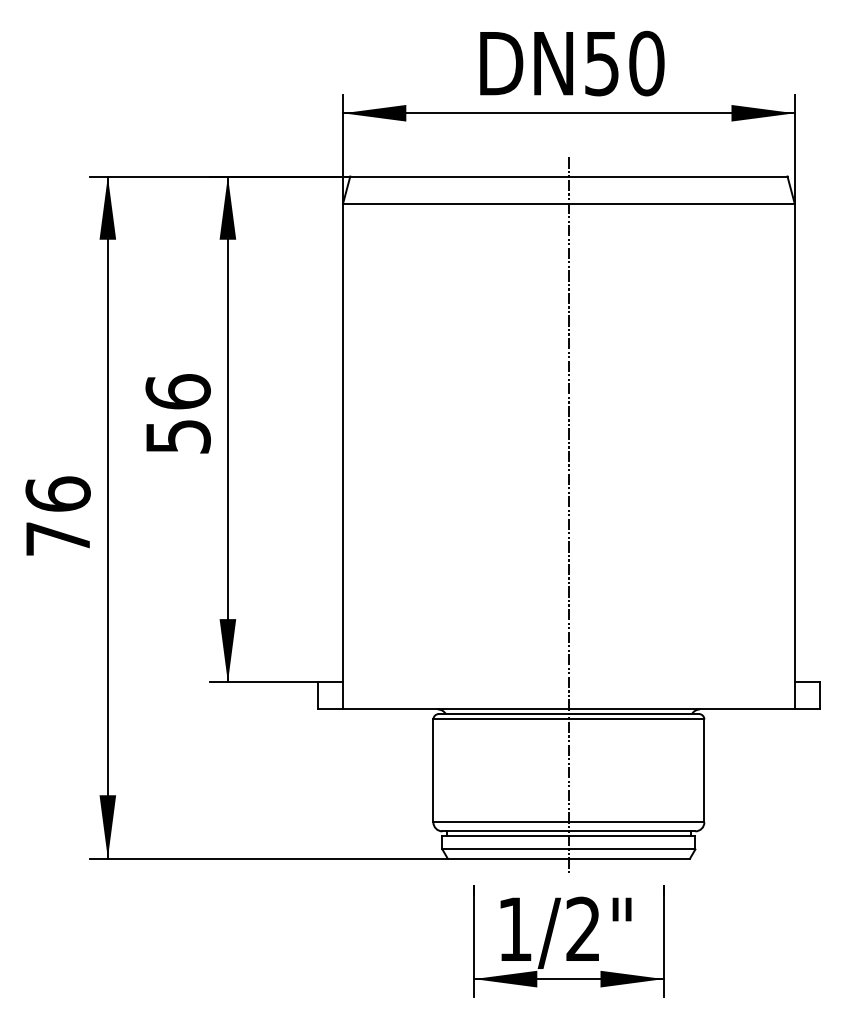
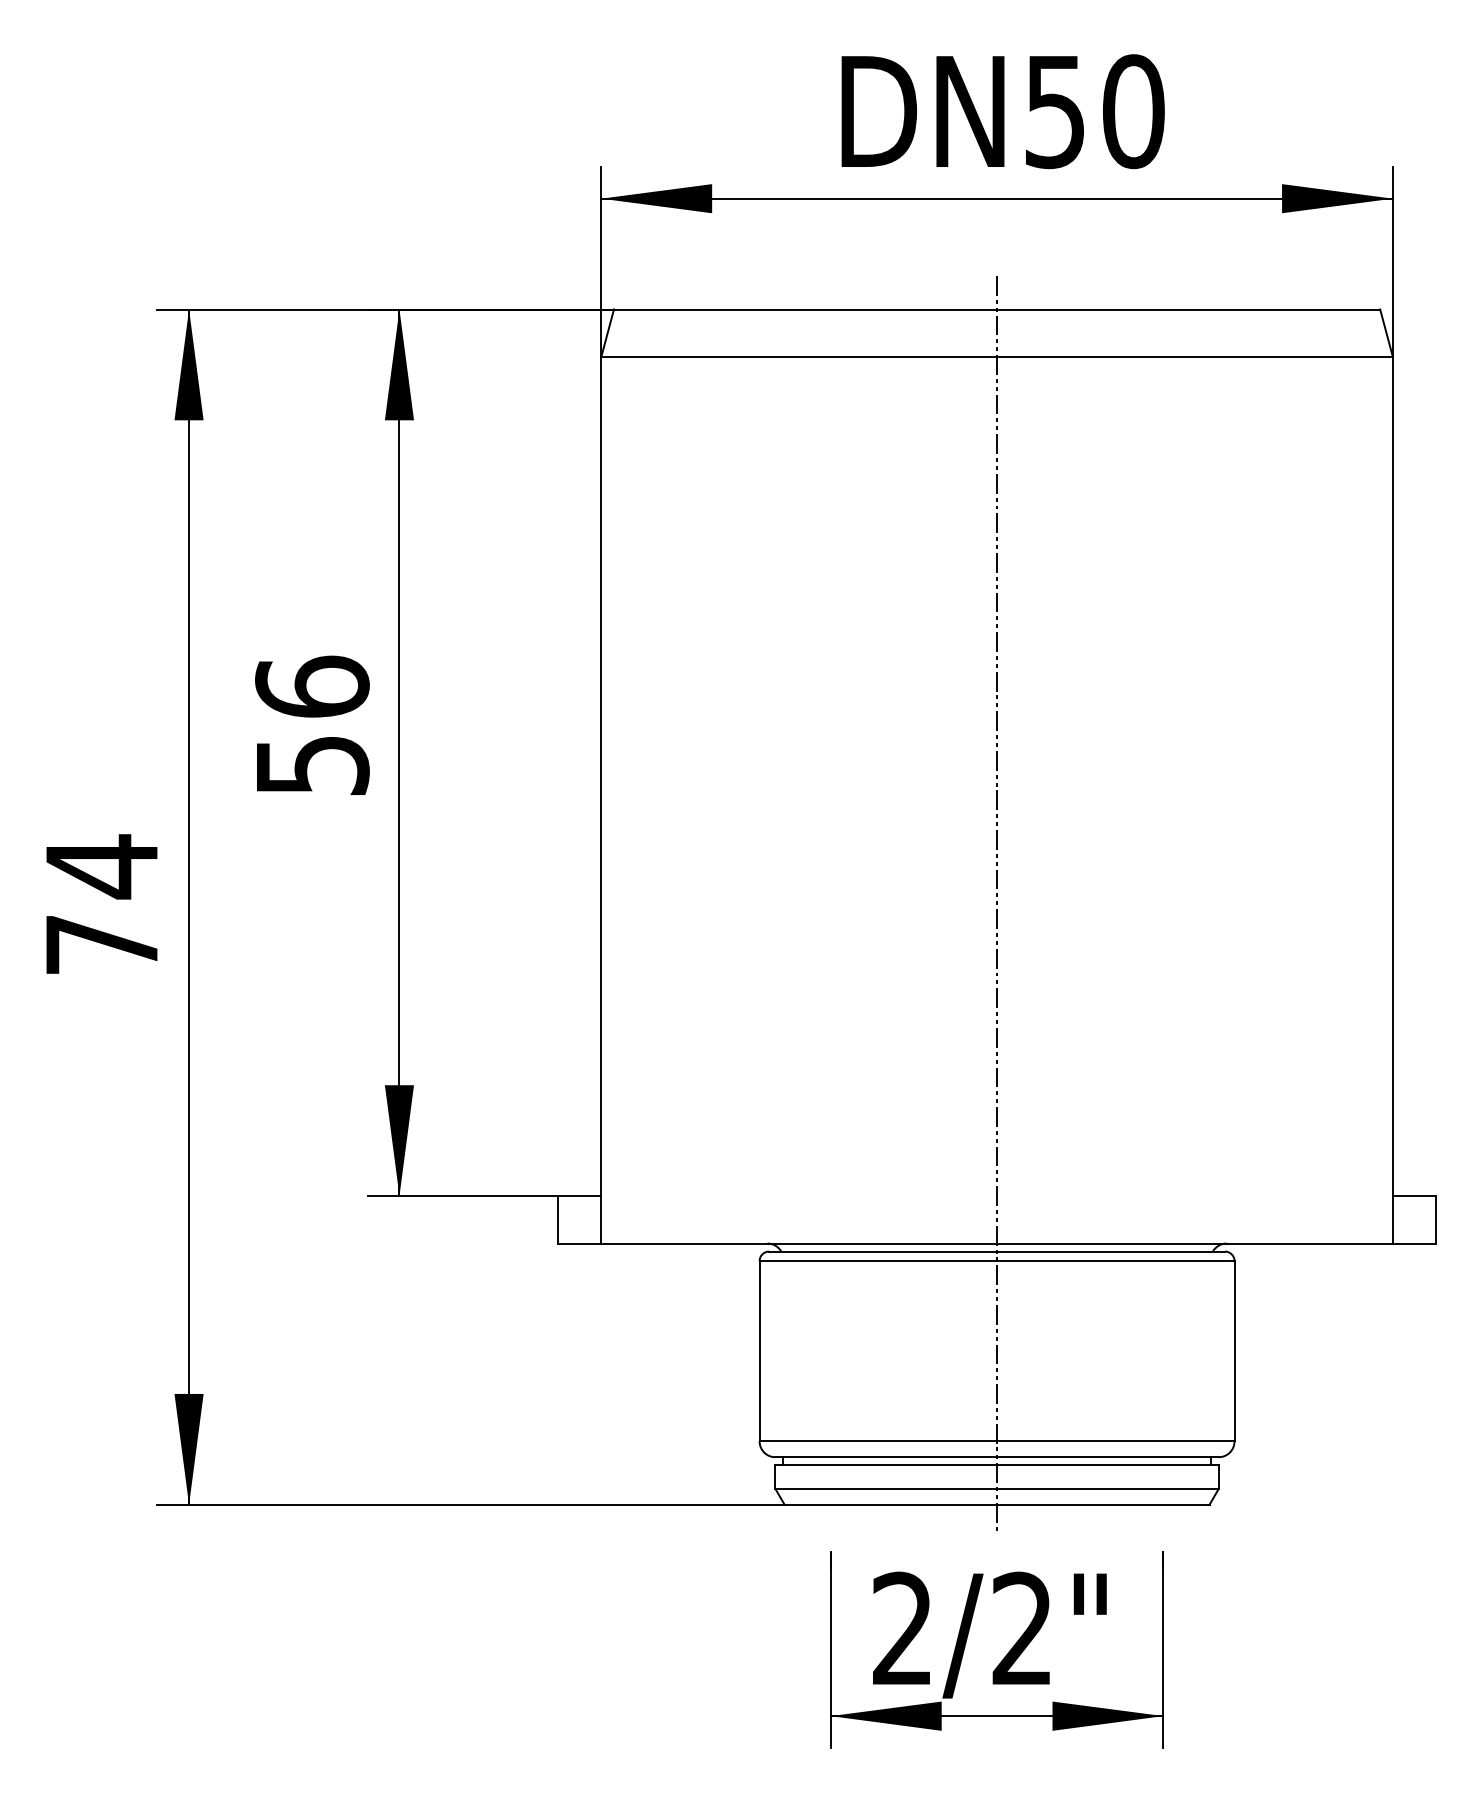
text: (57, 494) -> (100, 866), 76 -> 74
text: (514, 928) -> (901, 1627), 1/2" -> 2/2"

